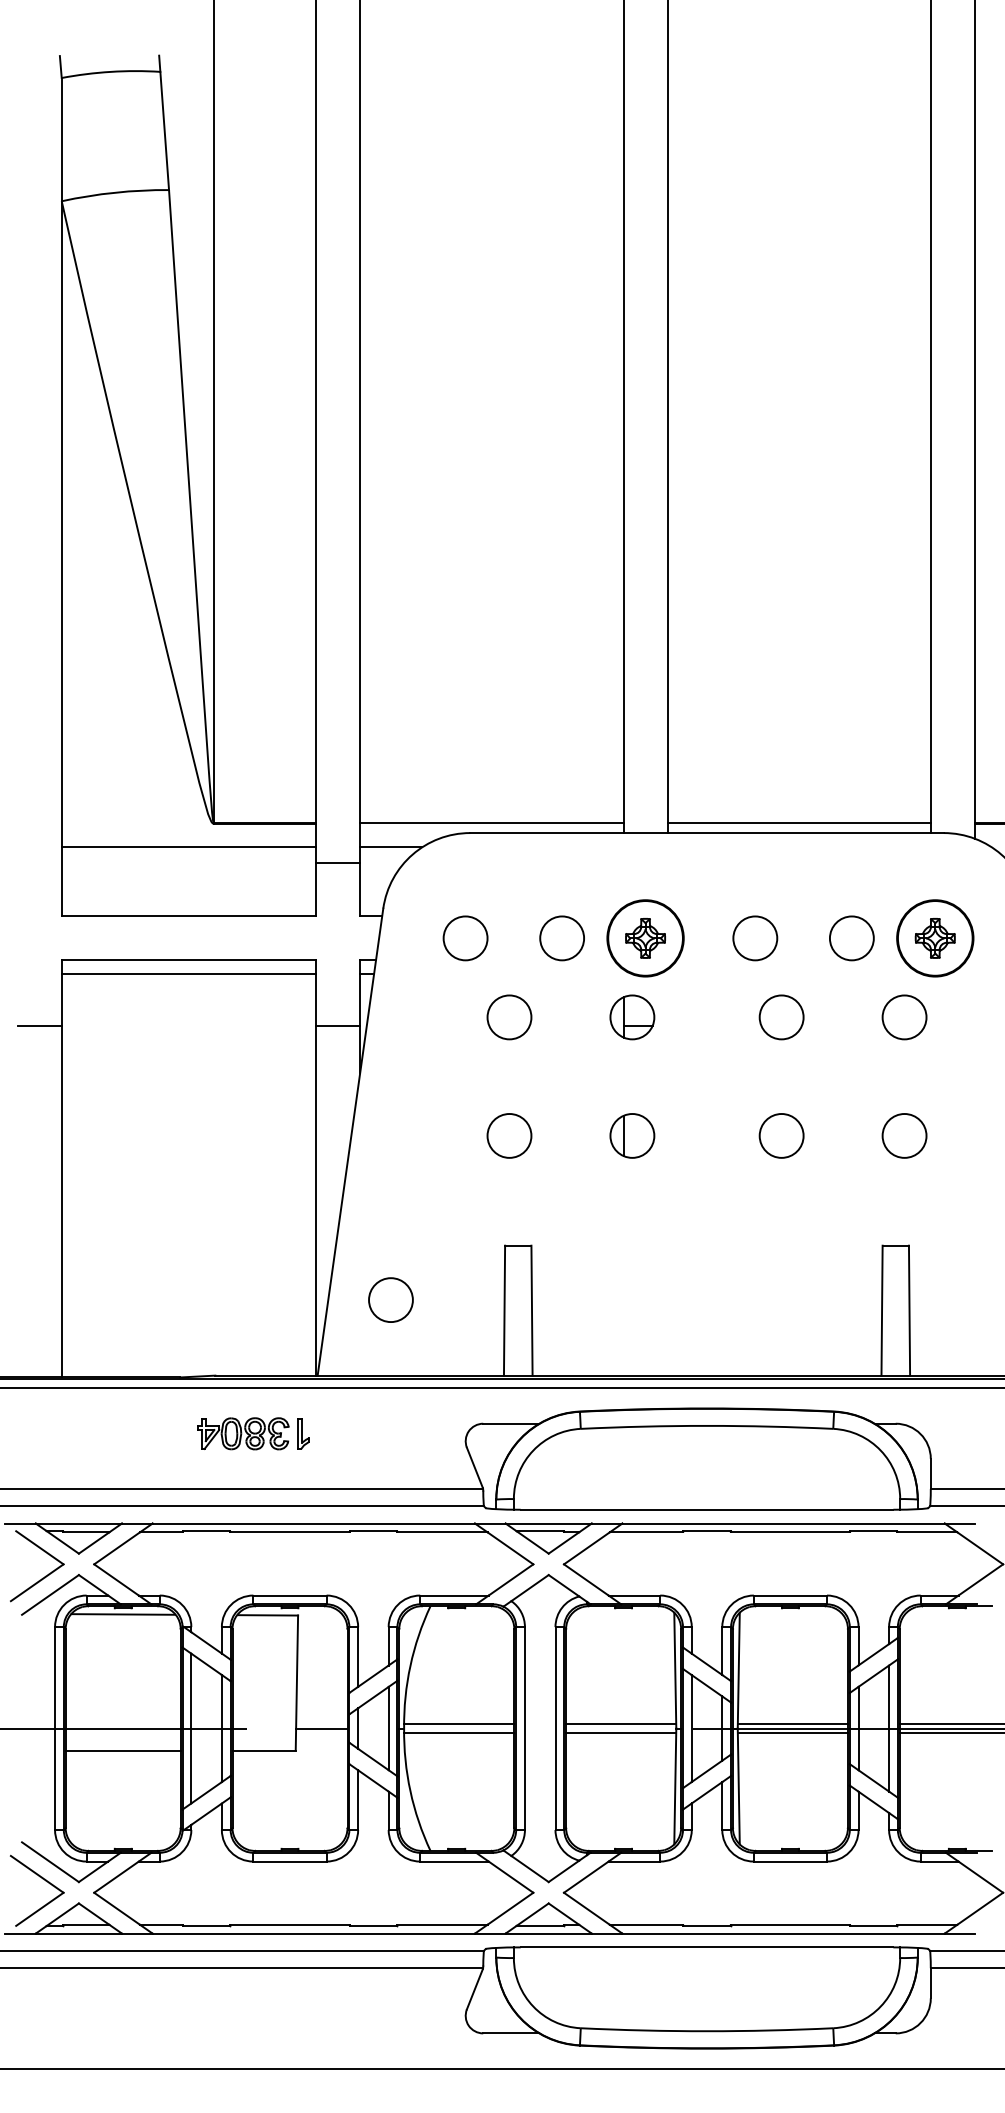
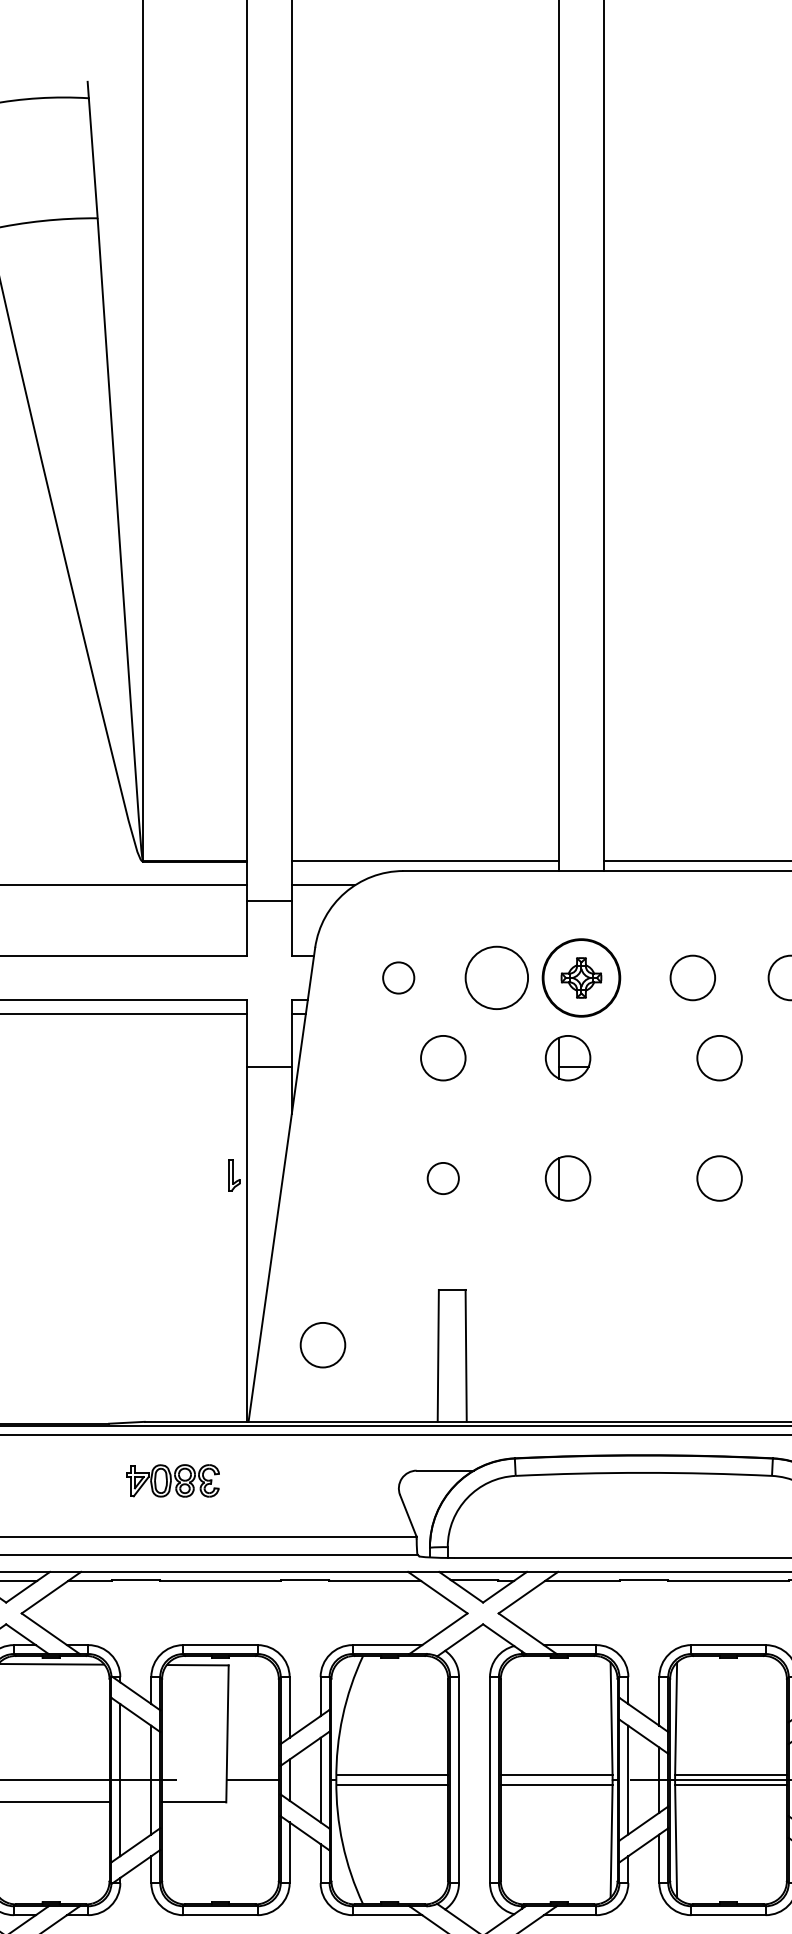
circle: (465, 938) -> (398, 978), size x0.7
circle: (561, 938) -> (496, 978), size x1.4
circle: (509, 1135) -> (443, 1178), size x0.7
part: (303, 1433) -> (234, 1175), moved

